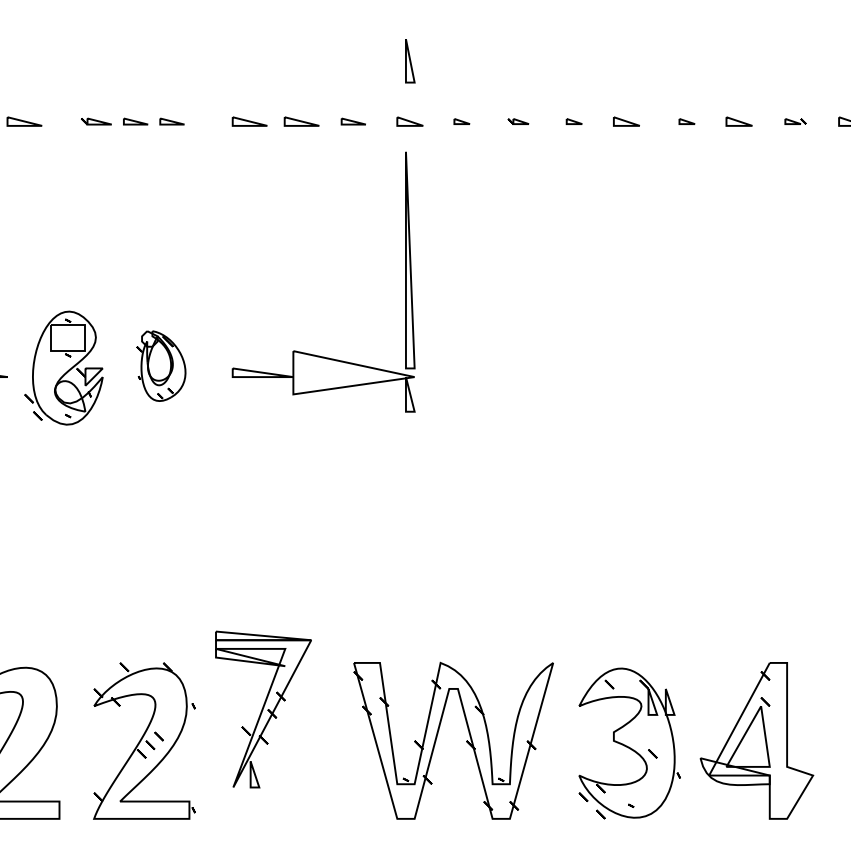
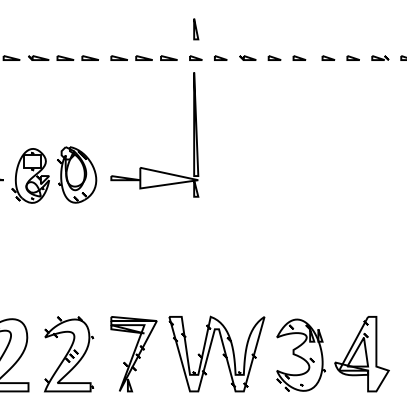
part: (132, 120) -> (63, 57), size x1.43
part: (352, 120) -> (168, 57), size x1.43
part: (461, 120) -> (220, 57), size x1.67
part: (517, 120) -> (247, 57), size x1.67
part: (574, 120) -> (274, 57), size x1.67
part: (686, 120) -> (328, 57), size x1.67
part: (795, 120) -> (380, 57), size x1.67
part: (161, 365) -> (77, 174), size x1.67
part: (262, 710) -> (133, 354), moved

